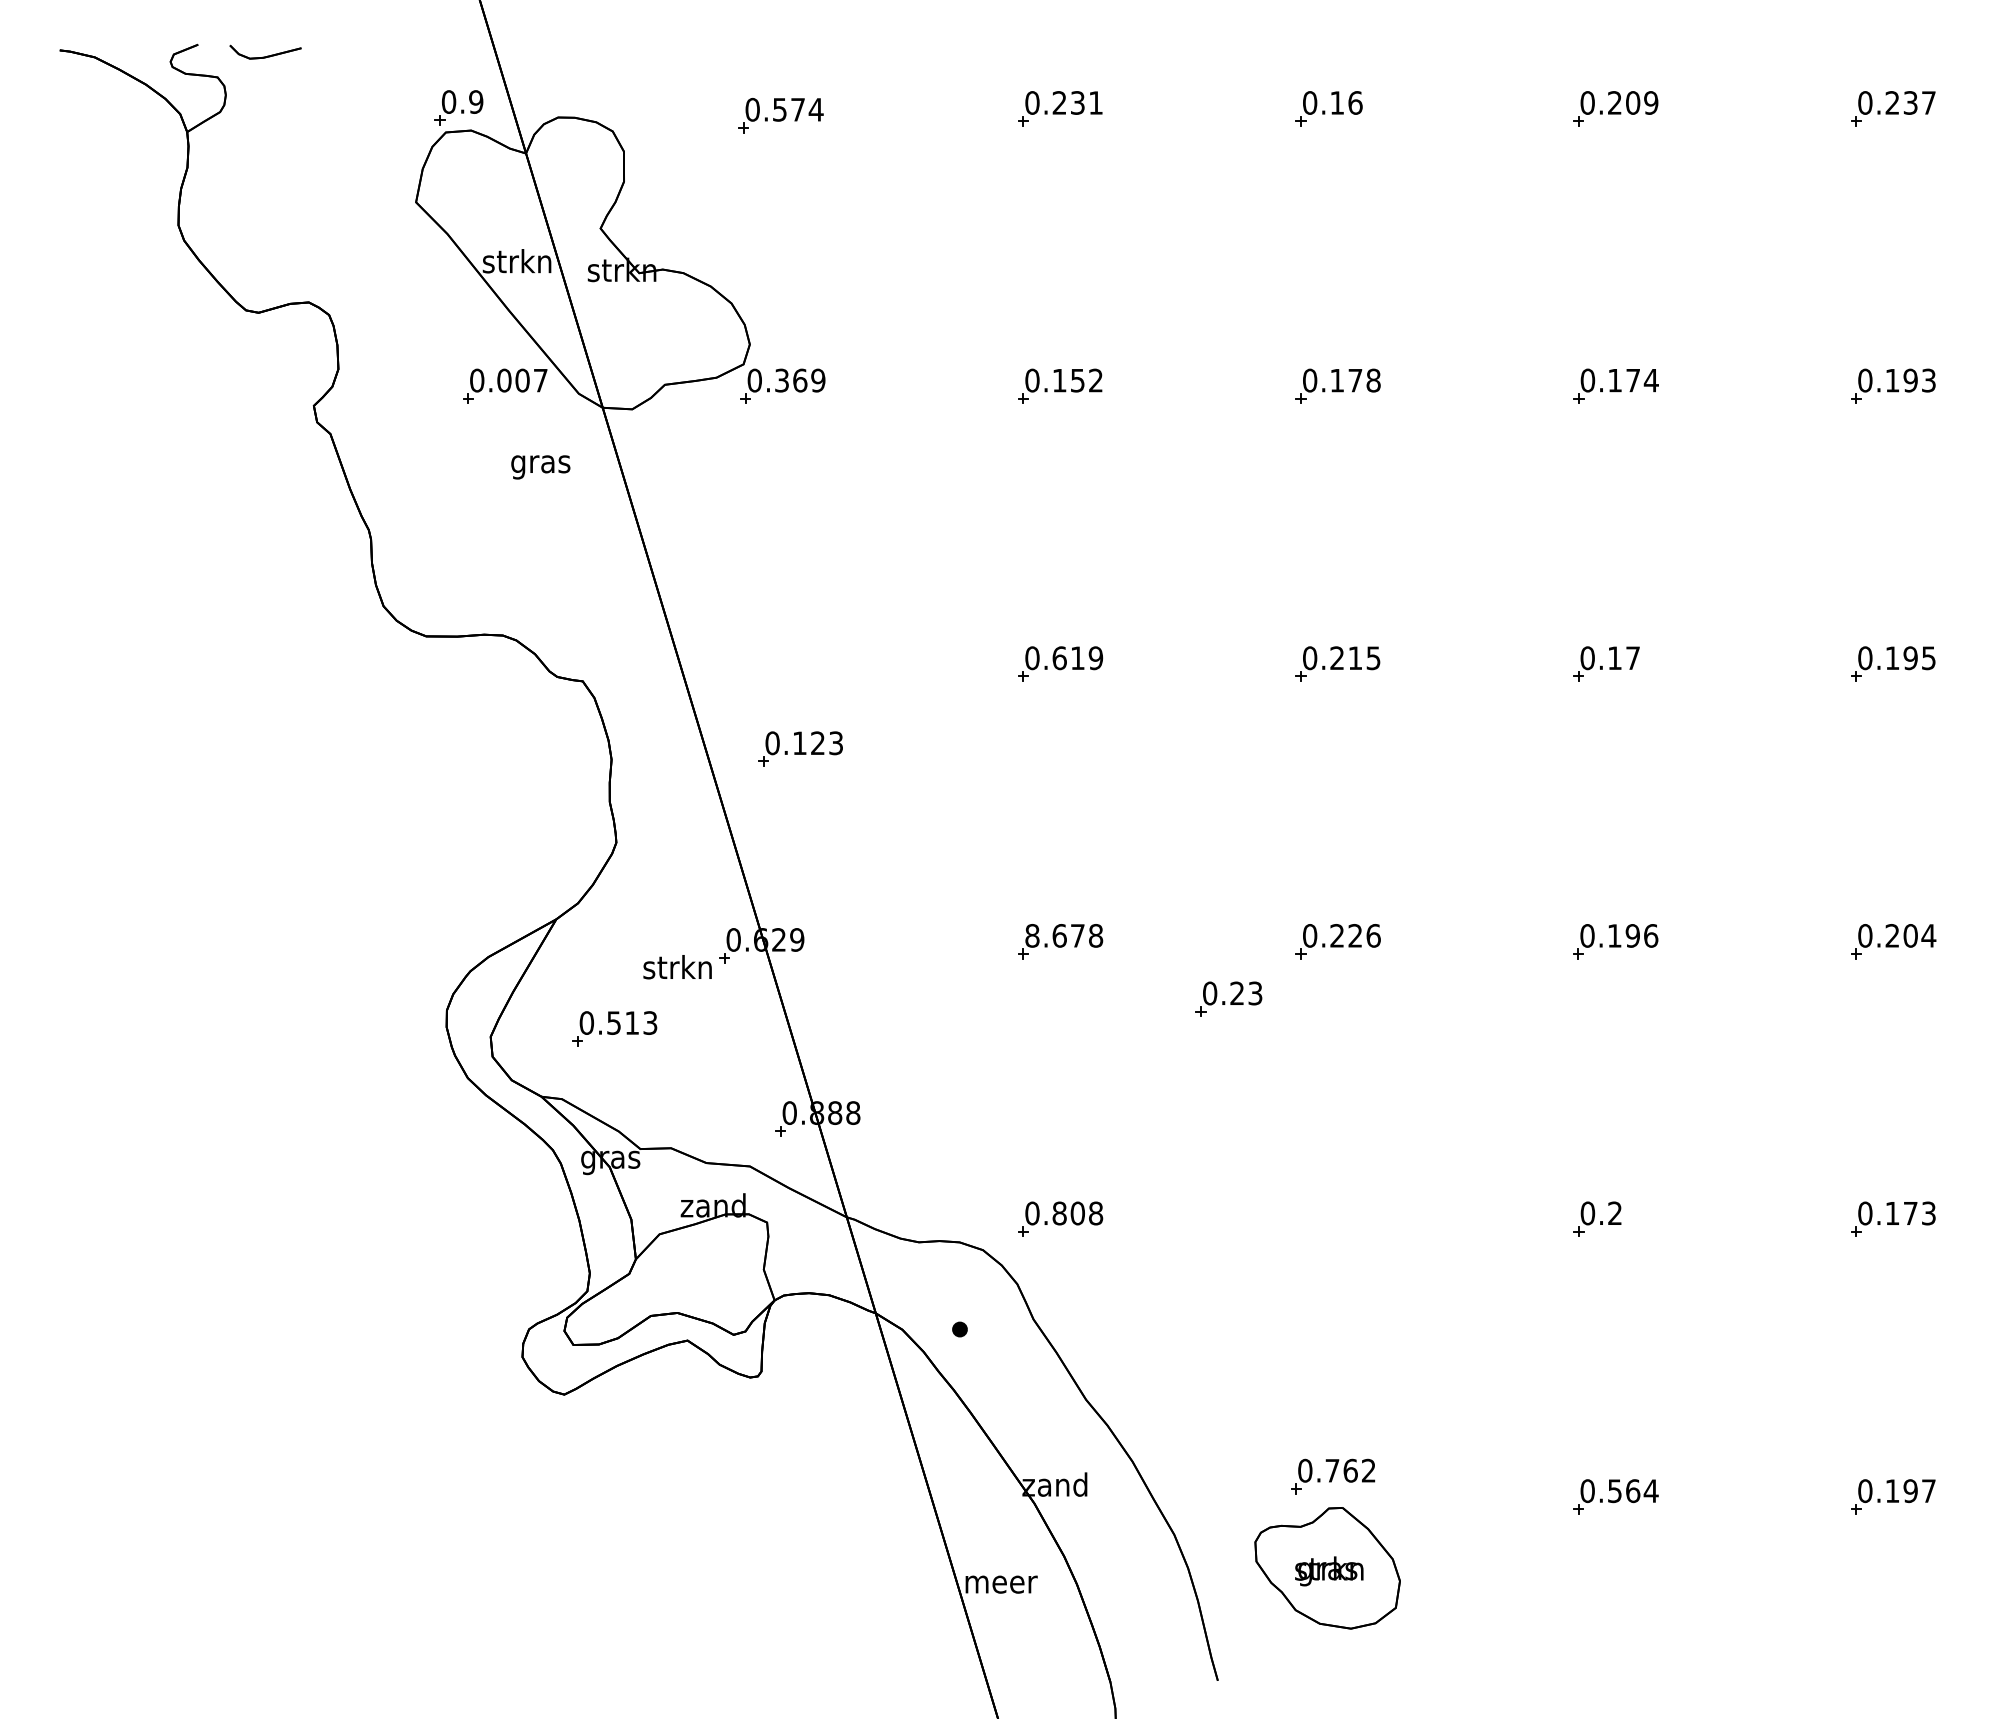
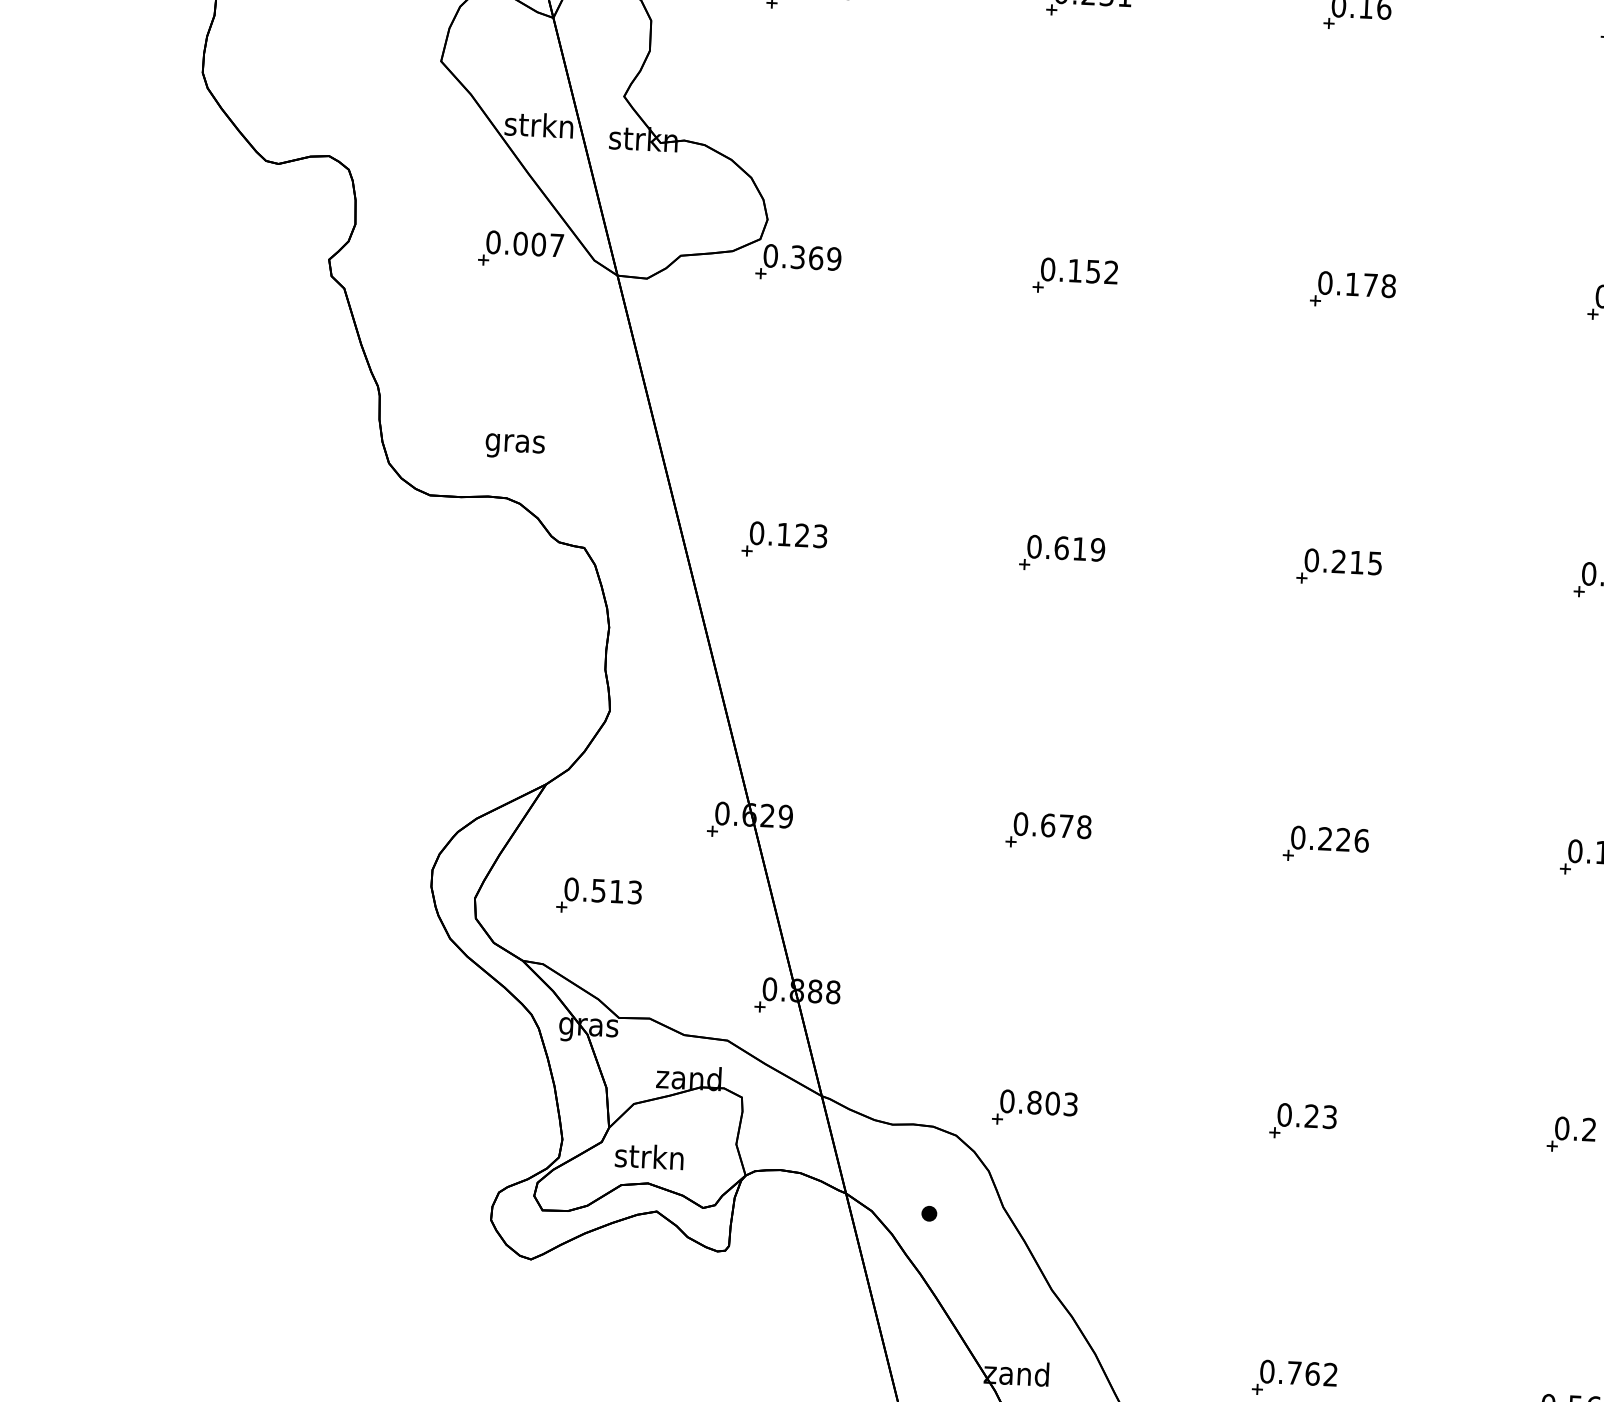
text: (540, 467) -> (514, 446), moved
part: (800, 748) -> (784, 539), moved
text: (1032, 935) -> (1021, 823), 8.678 -> 0.678
text: (677, 967) -> (649, 1156), moved
part: (1228, 998) -> (1302, 1120), moved
text: (1096, 1213) -> (1071, 1104), 0.808 -> 0.803

